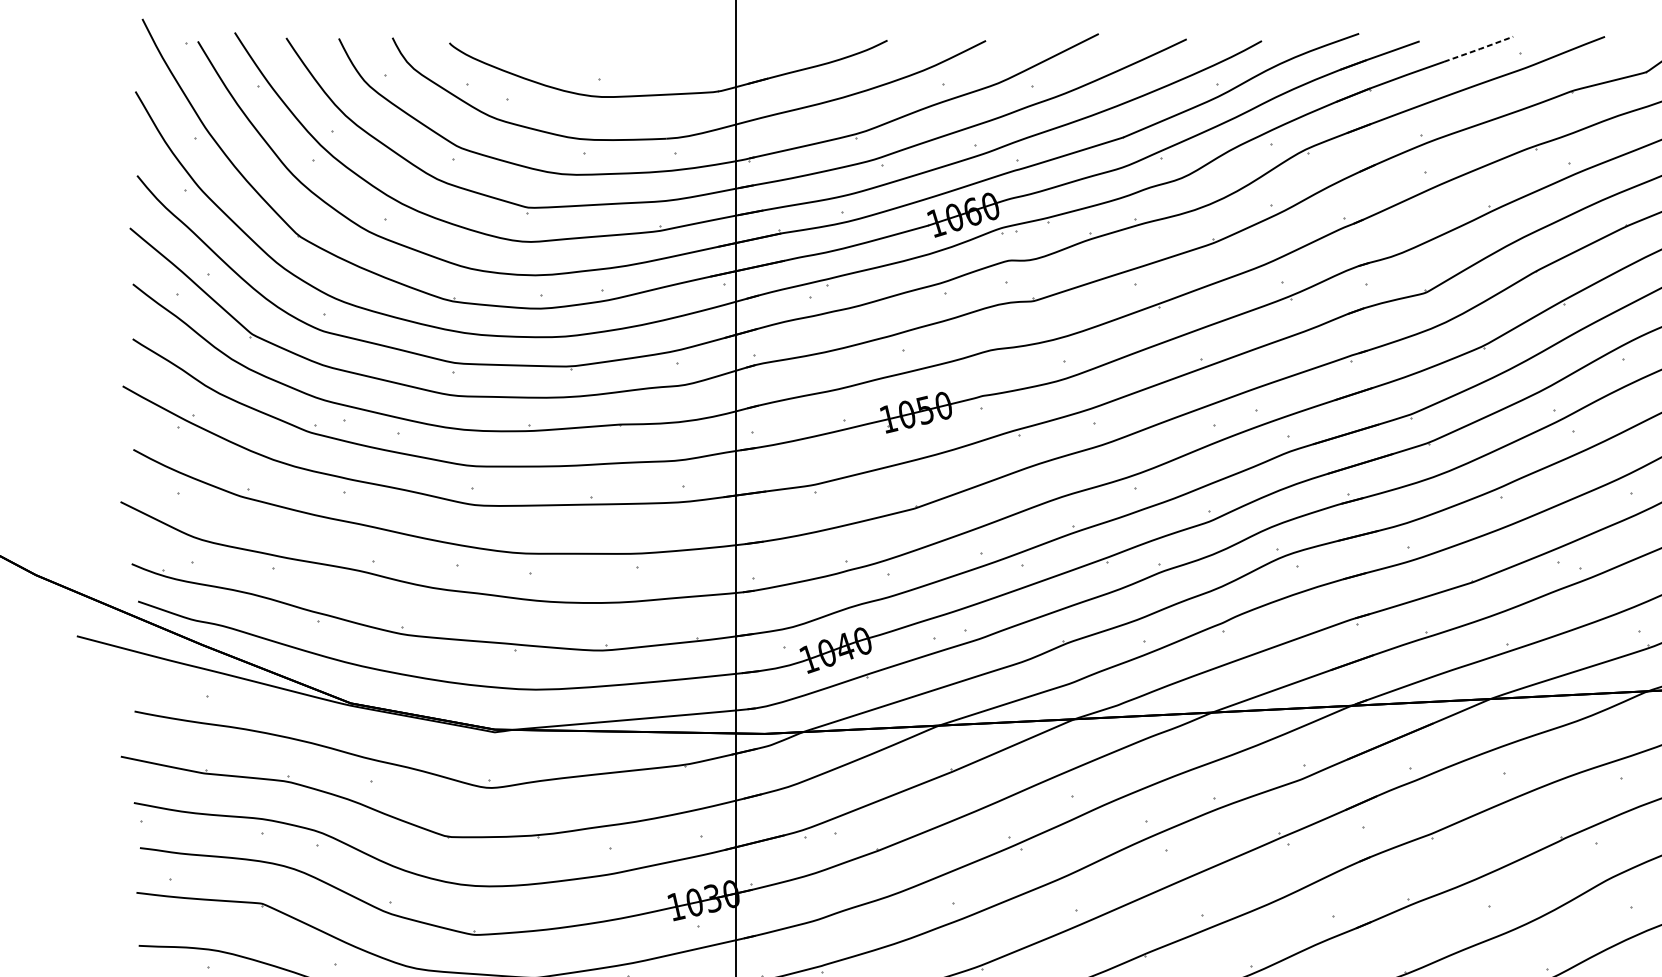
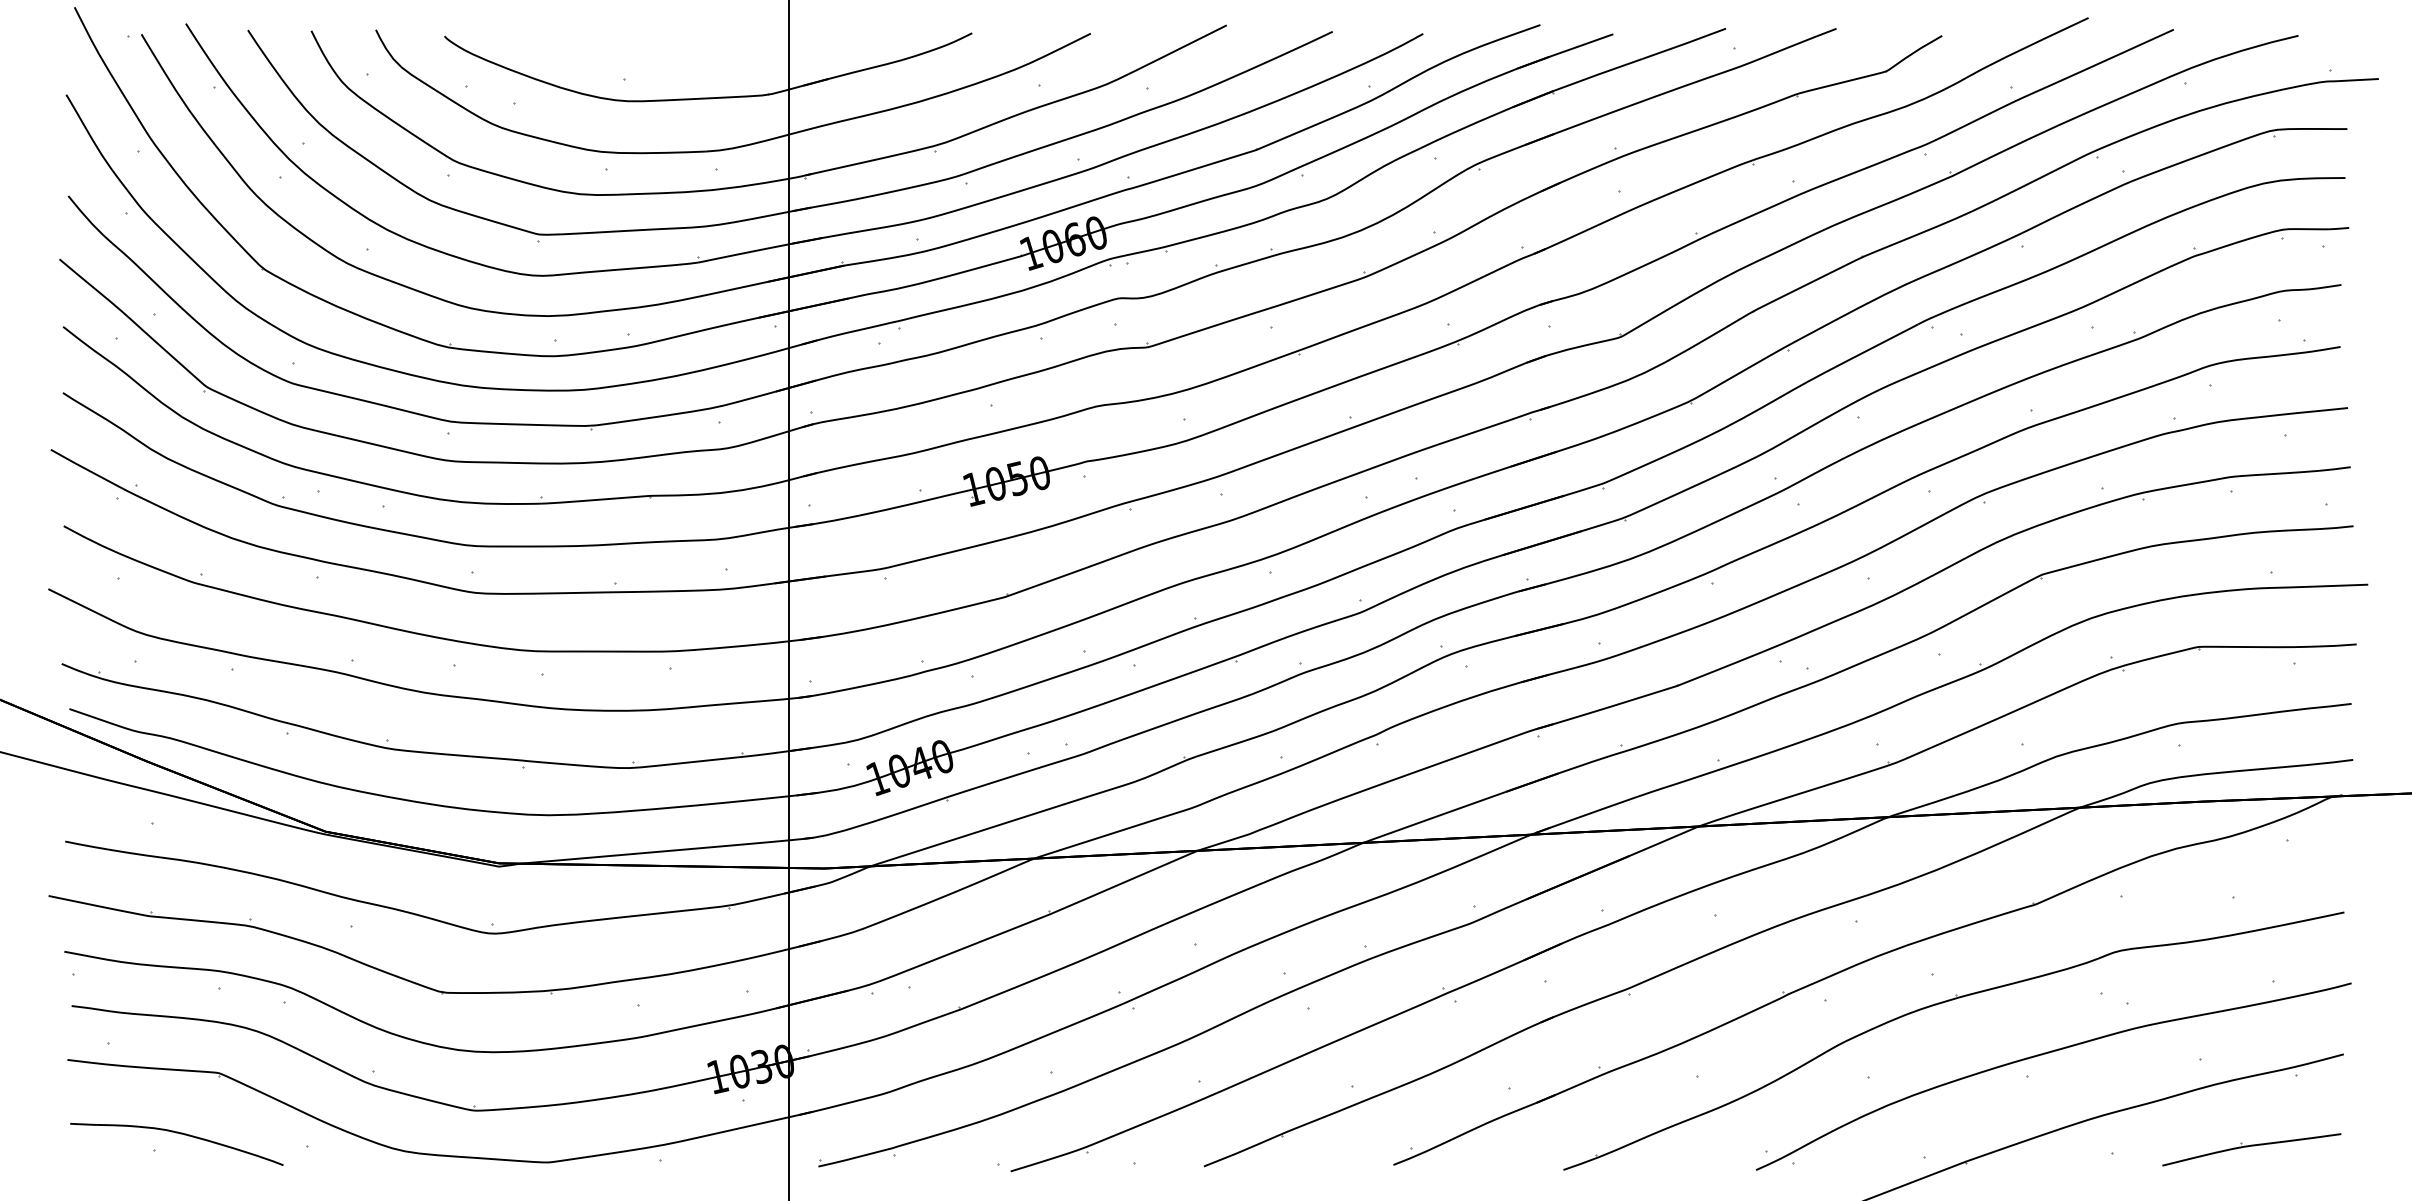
line: (1479, 49) -> (1685, 43), dashed -> solid

